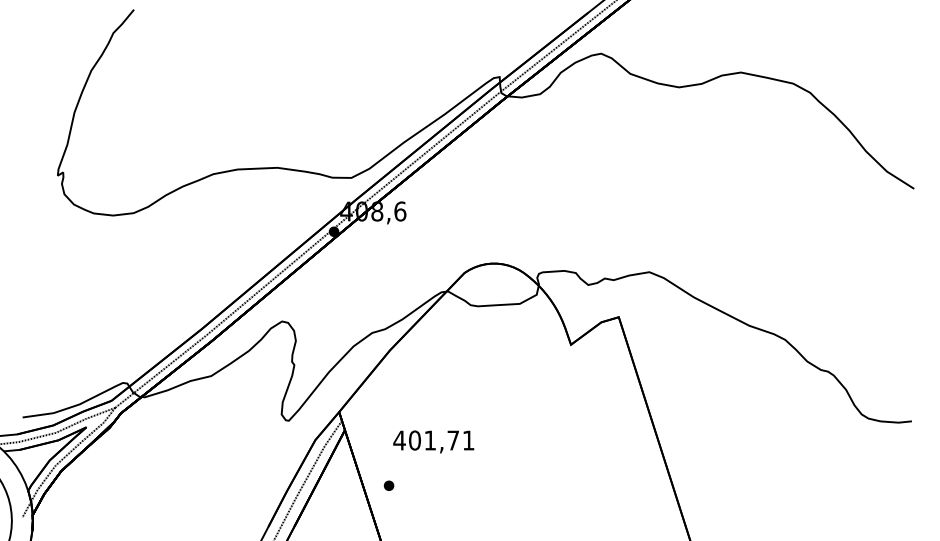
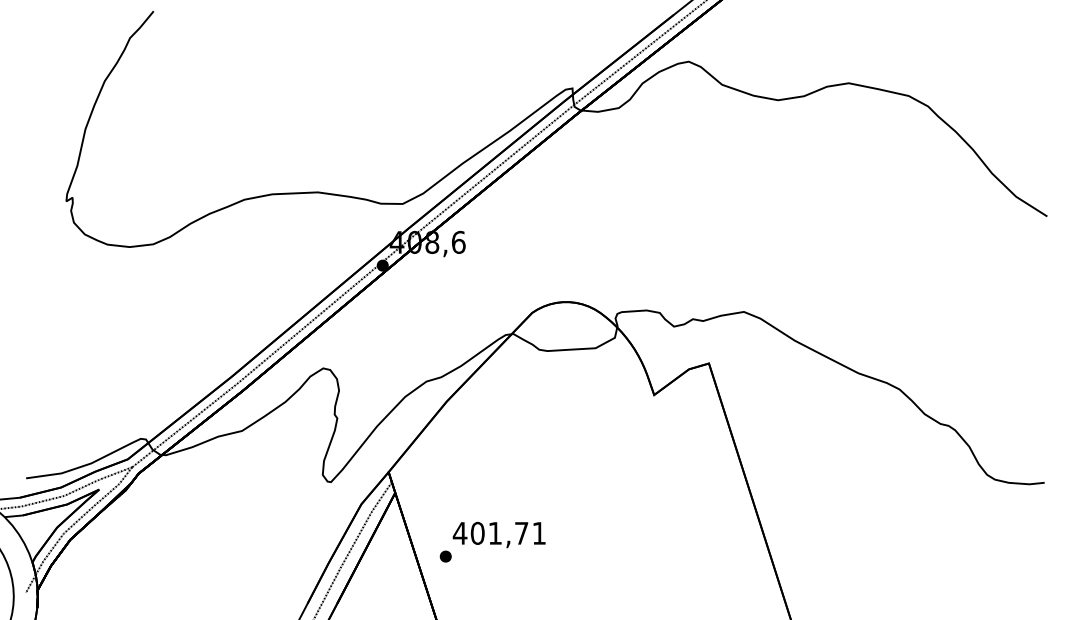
text: (433, 441) -> (498, 534), moved

